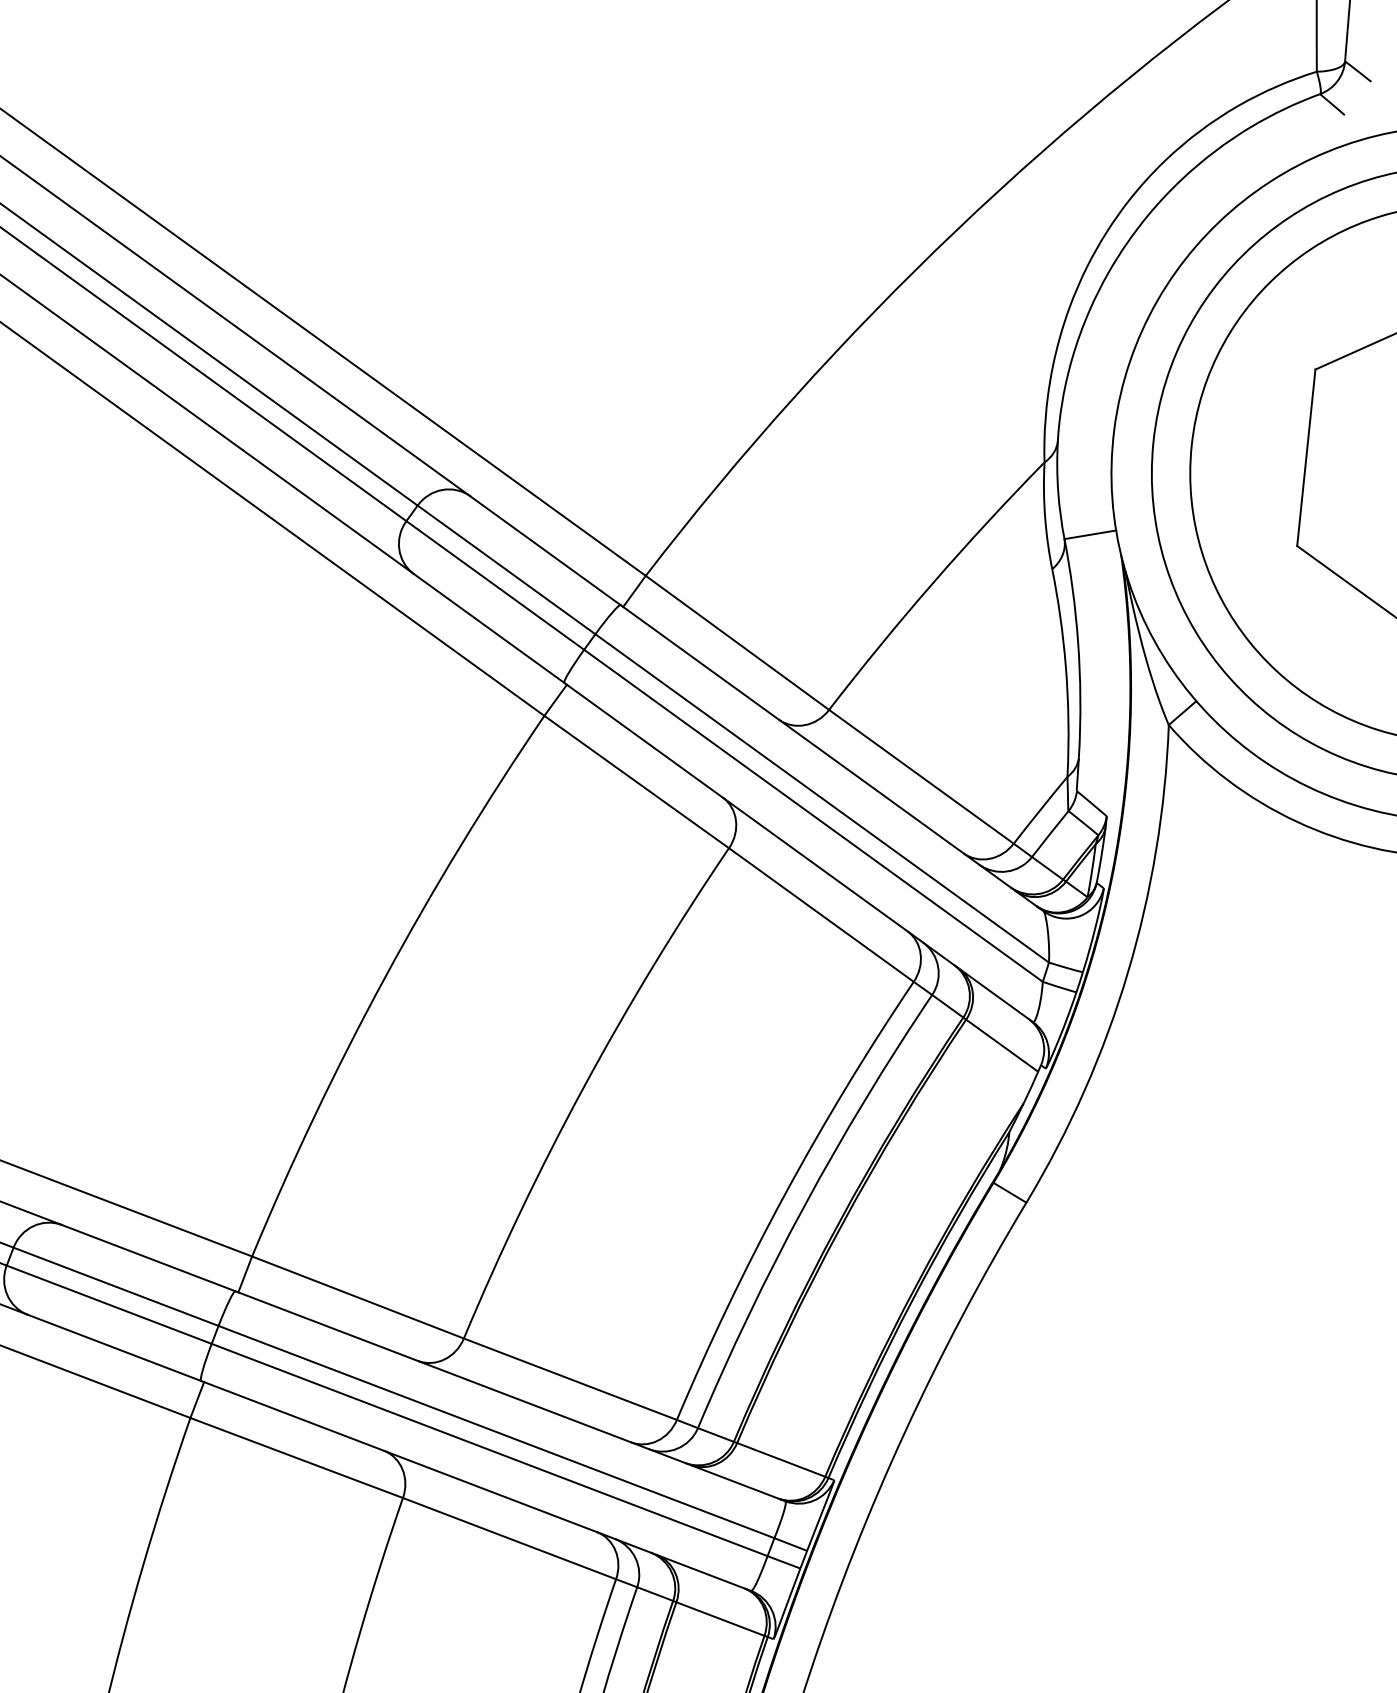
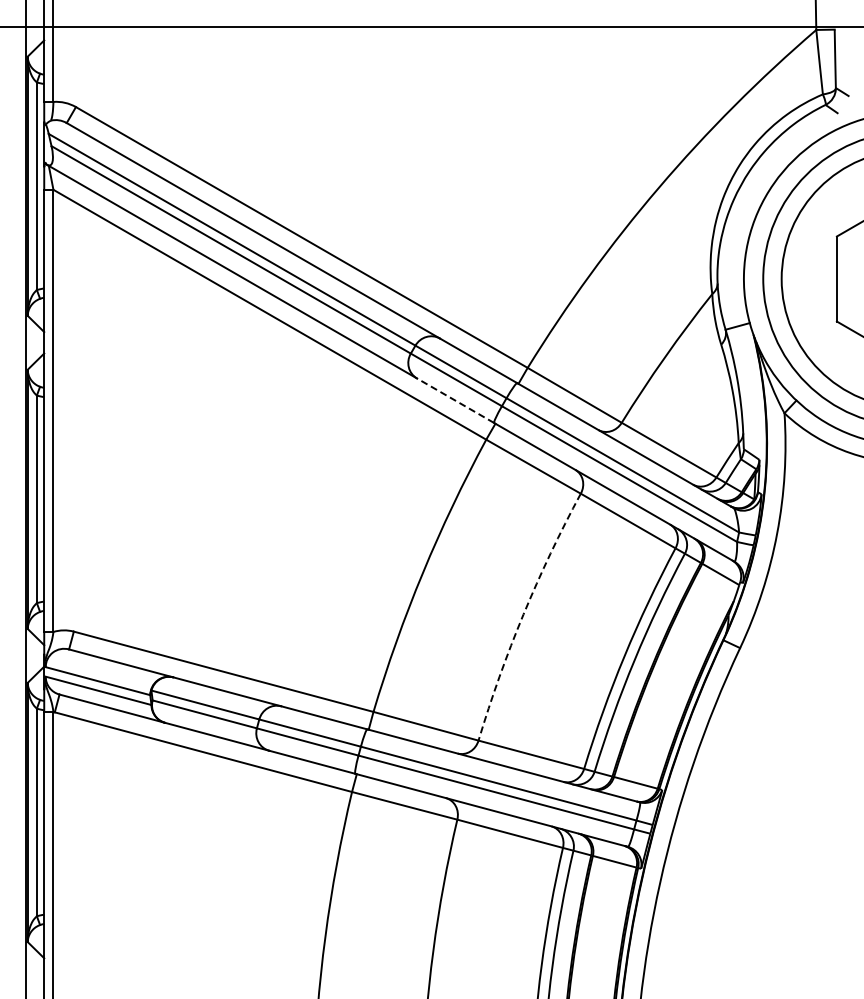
line: (488, 627) -> (455, 400), solid -> dashed
arc: (584, 1086) -> (523, 614), solid -> dashed

